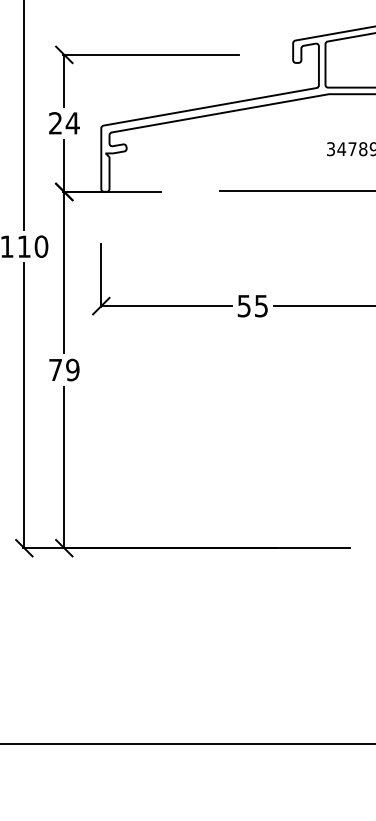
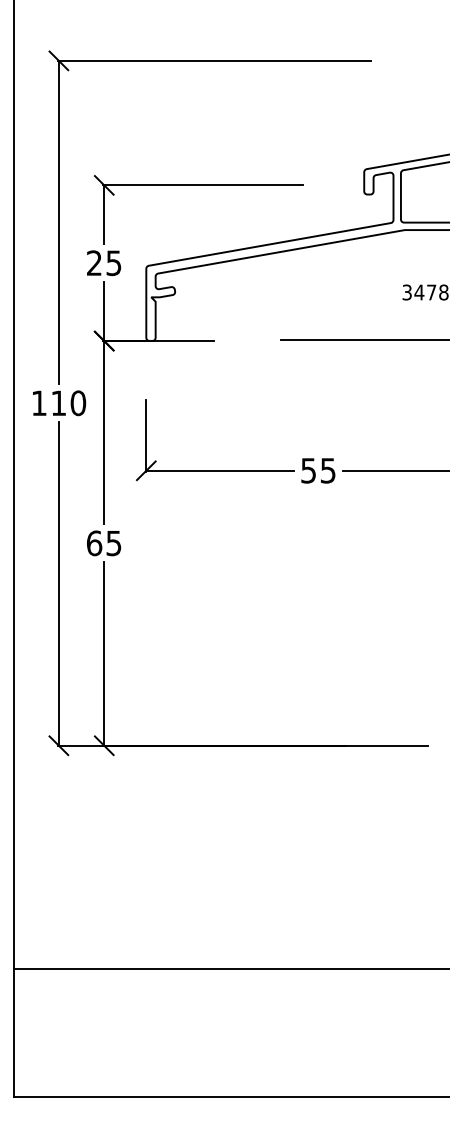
text: (72, 123) -> (113, 263), 24 -> 25
text: (64, 370) -> (104, 543), 79 -> 65

